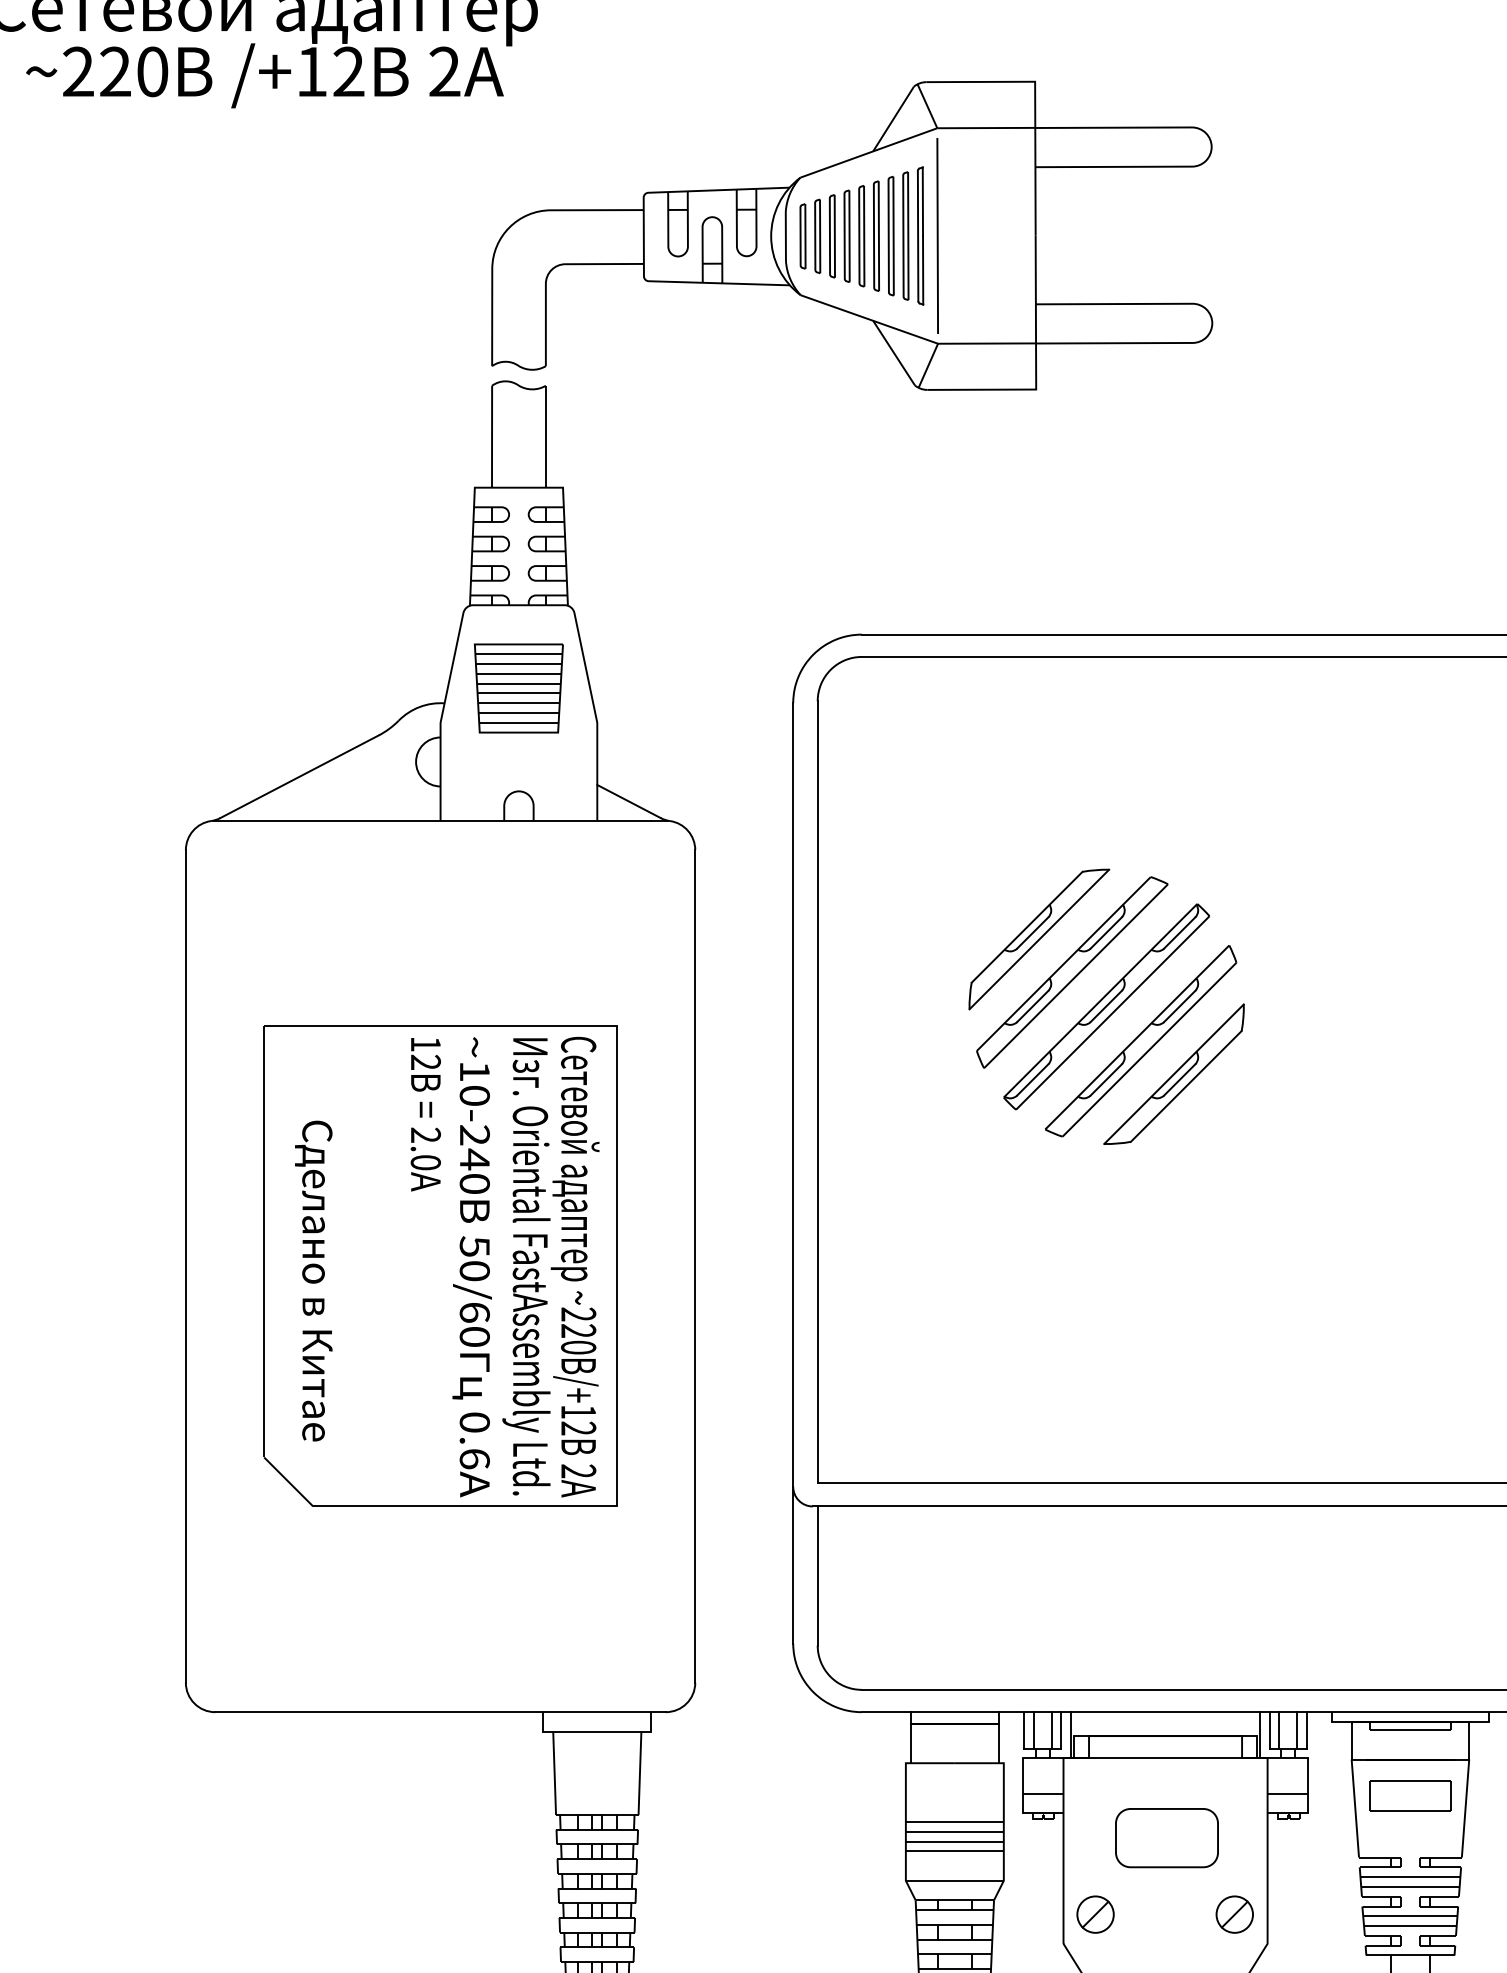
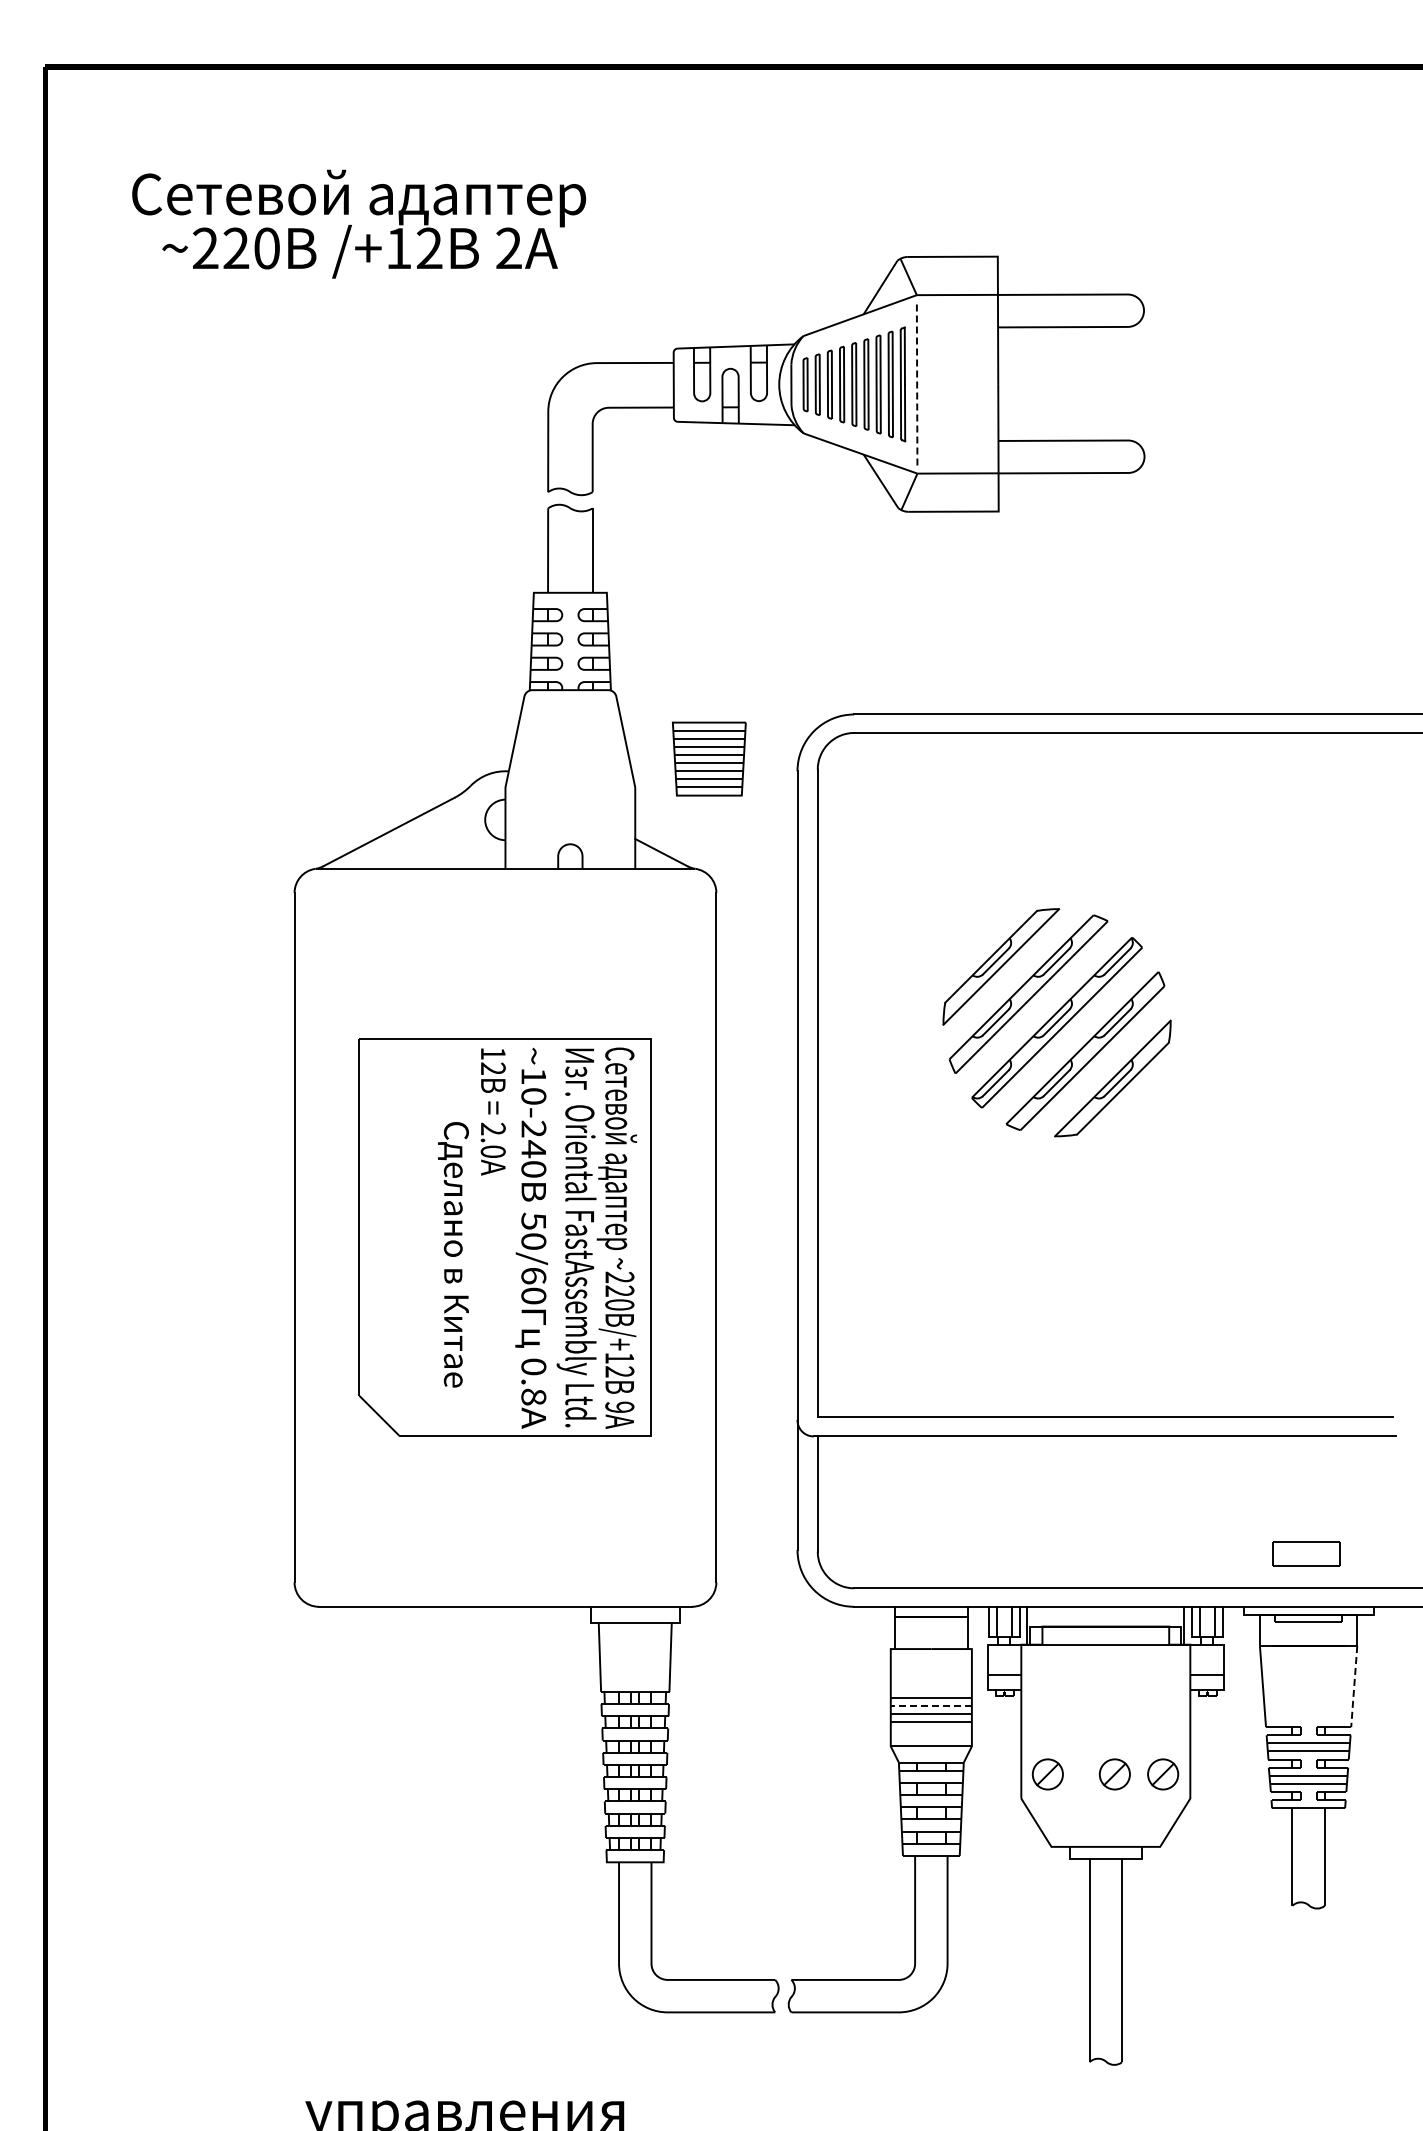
line: (938, 234) -> (917, 383), solid -> dashed
part: (519, 687) -> (709, 758), moved
text: (313, 1280) -> (453, 1254), moved
text: (474, 1458) -> (533, 1396), 0.6 -> 0.8
text: (578, 1470) -> (619, 1406), 2 -> 9
part: (1410, 1795) -> (1306, 1553), moved
line: (1465, 1808) -> (1354, 1686), solid -> dashed
line: (955, 1831) -> (931, 1705), solid -> dashed
part: (1166, 1838) -> (1106, 1711), removed
part: (1176, 1914) -> (1114, 1774), added

